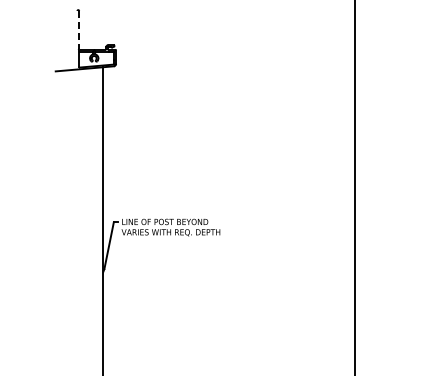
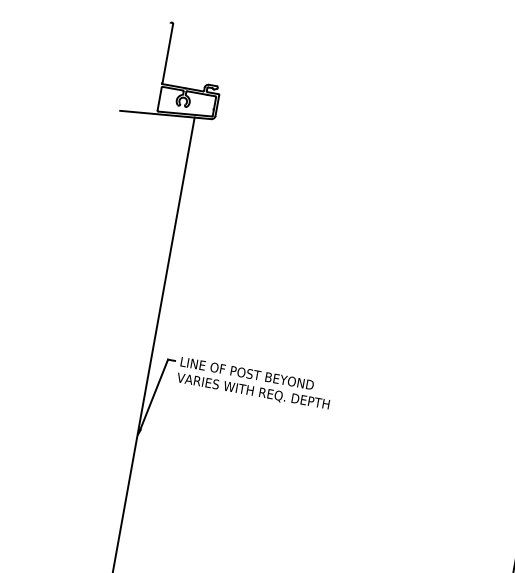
line: (79, 30) -> (168, 54), dashed -> solid

